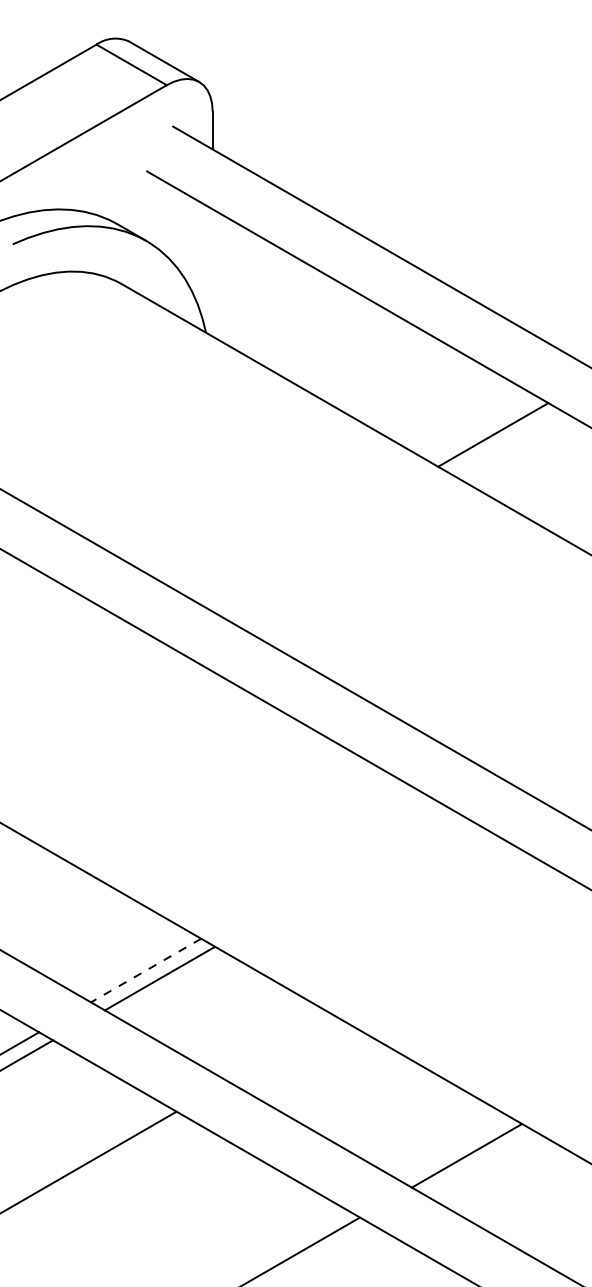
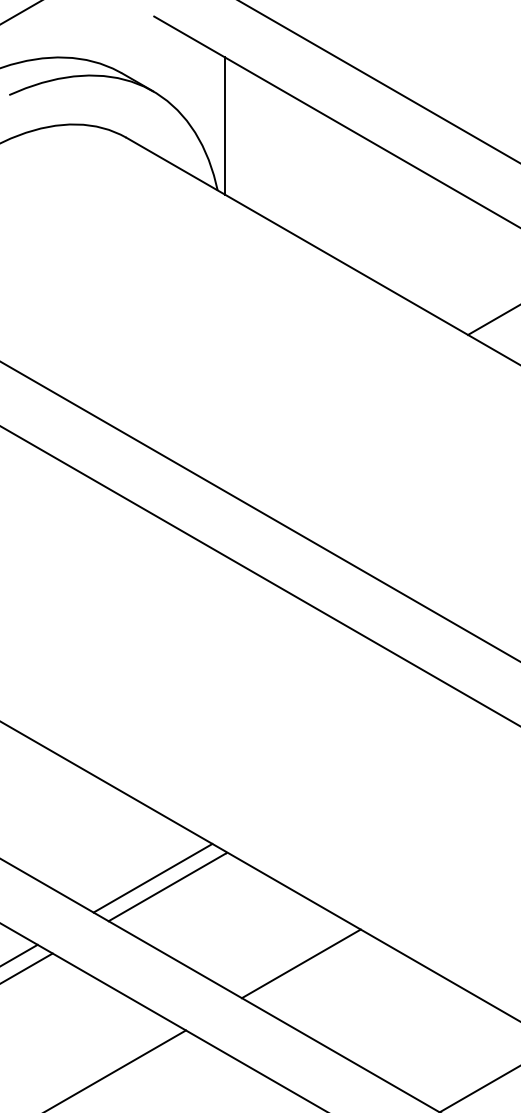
line: (212, 272) -> (224, 125), added
line: (146, 970) -> (153, 878), dashed -> solid
line: (283, 1049) -> (301, 963), added

